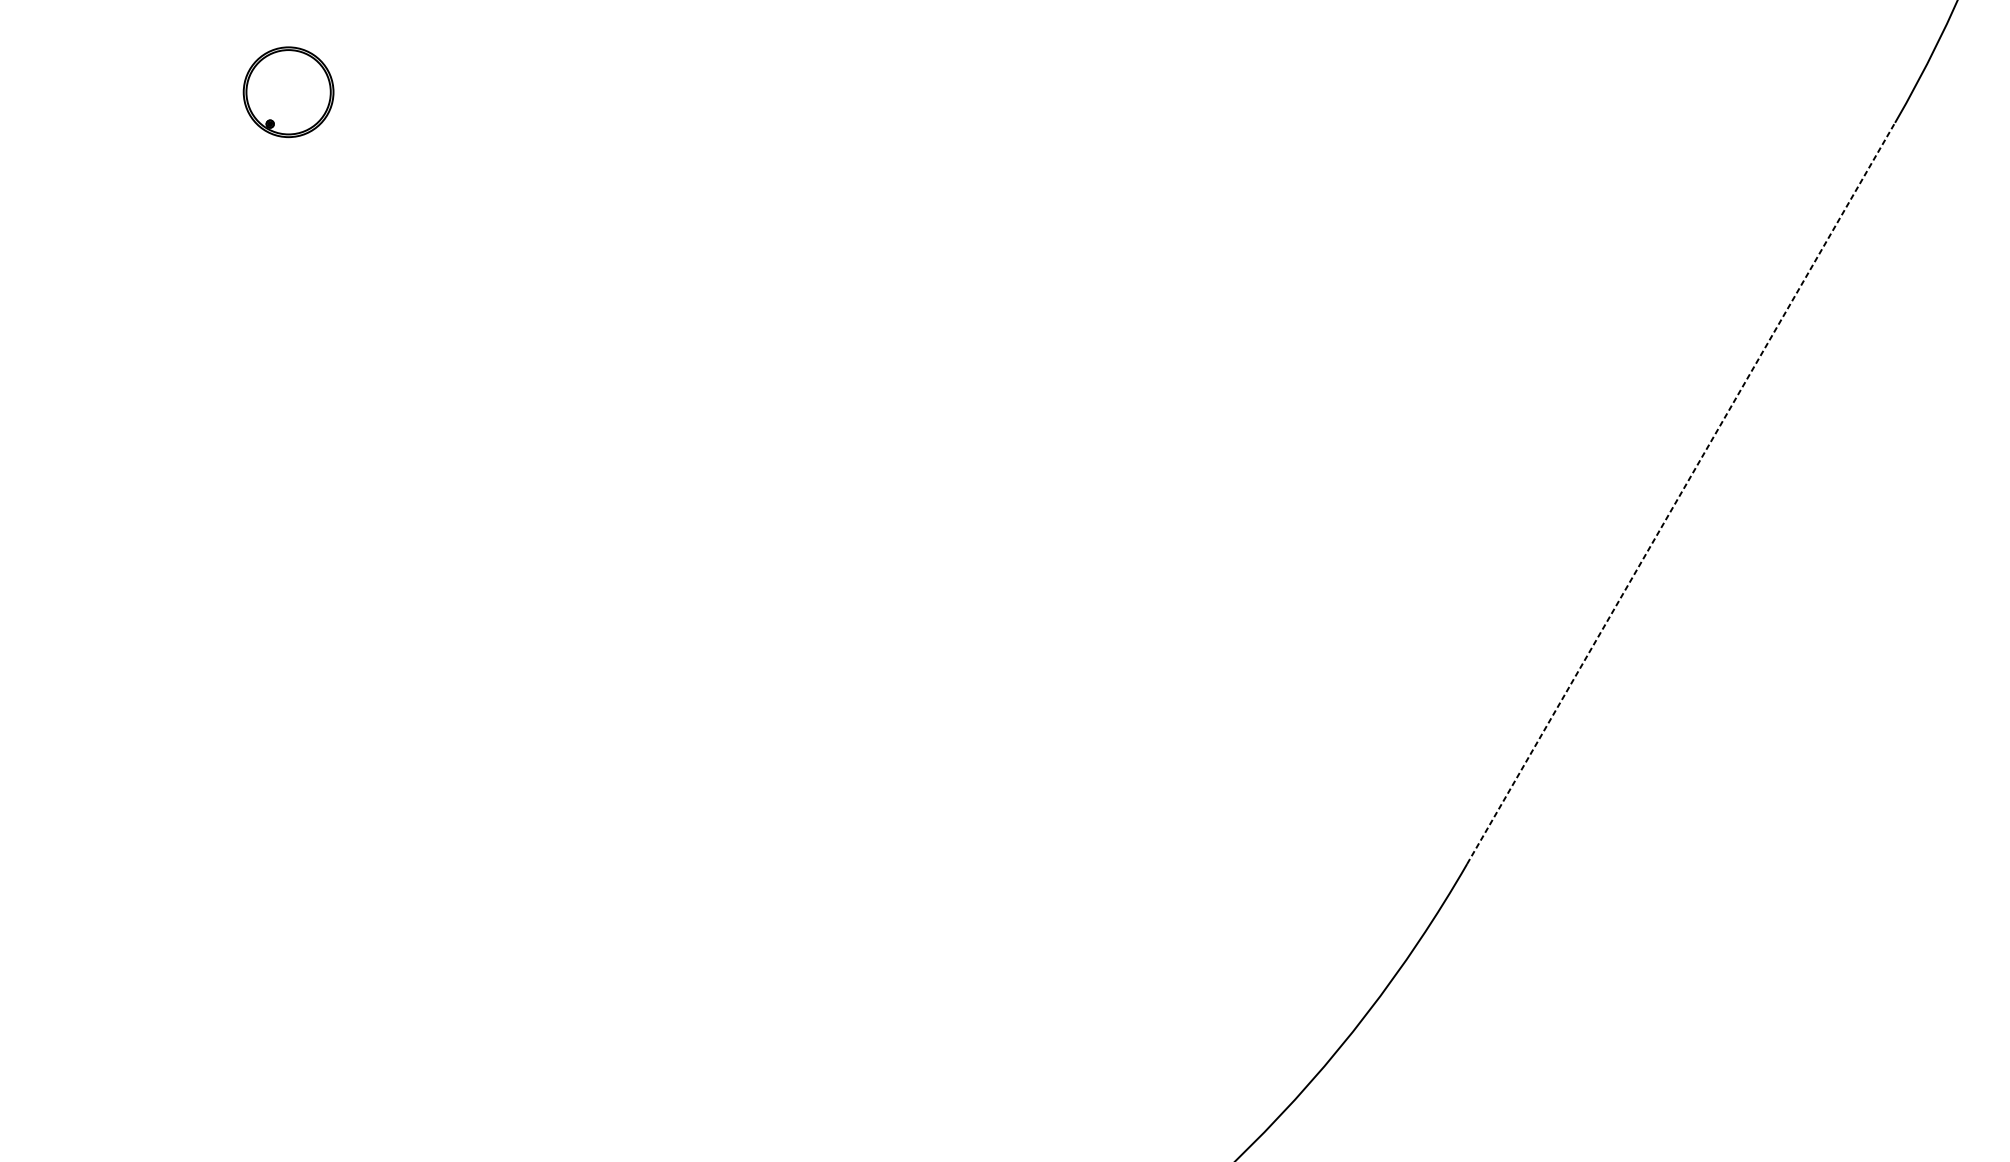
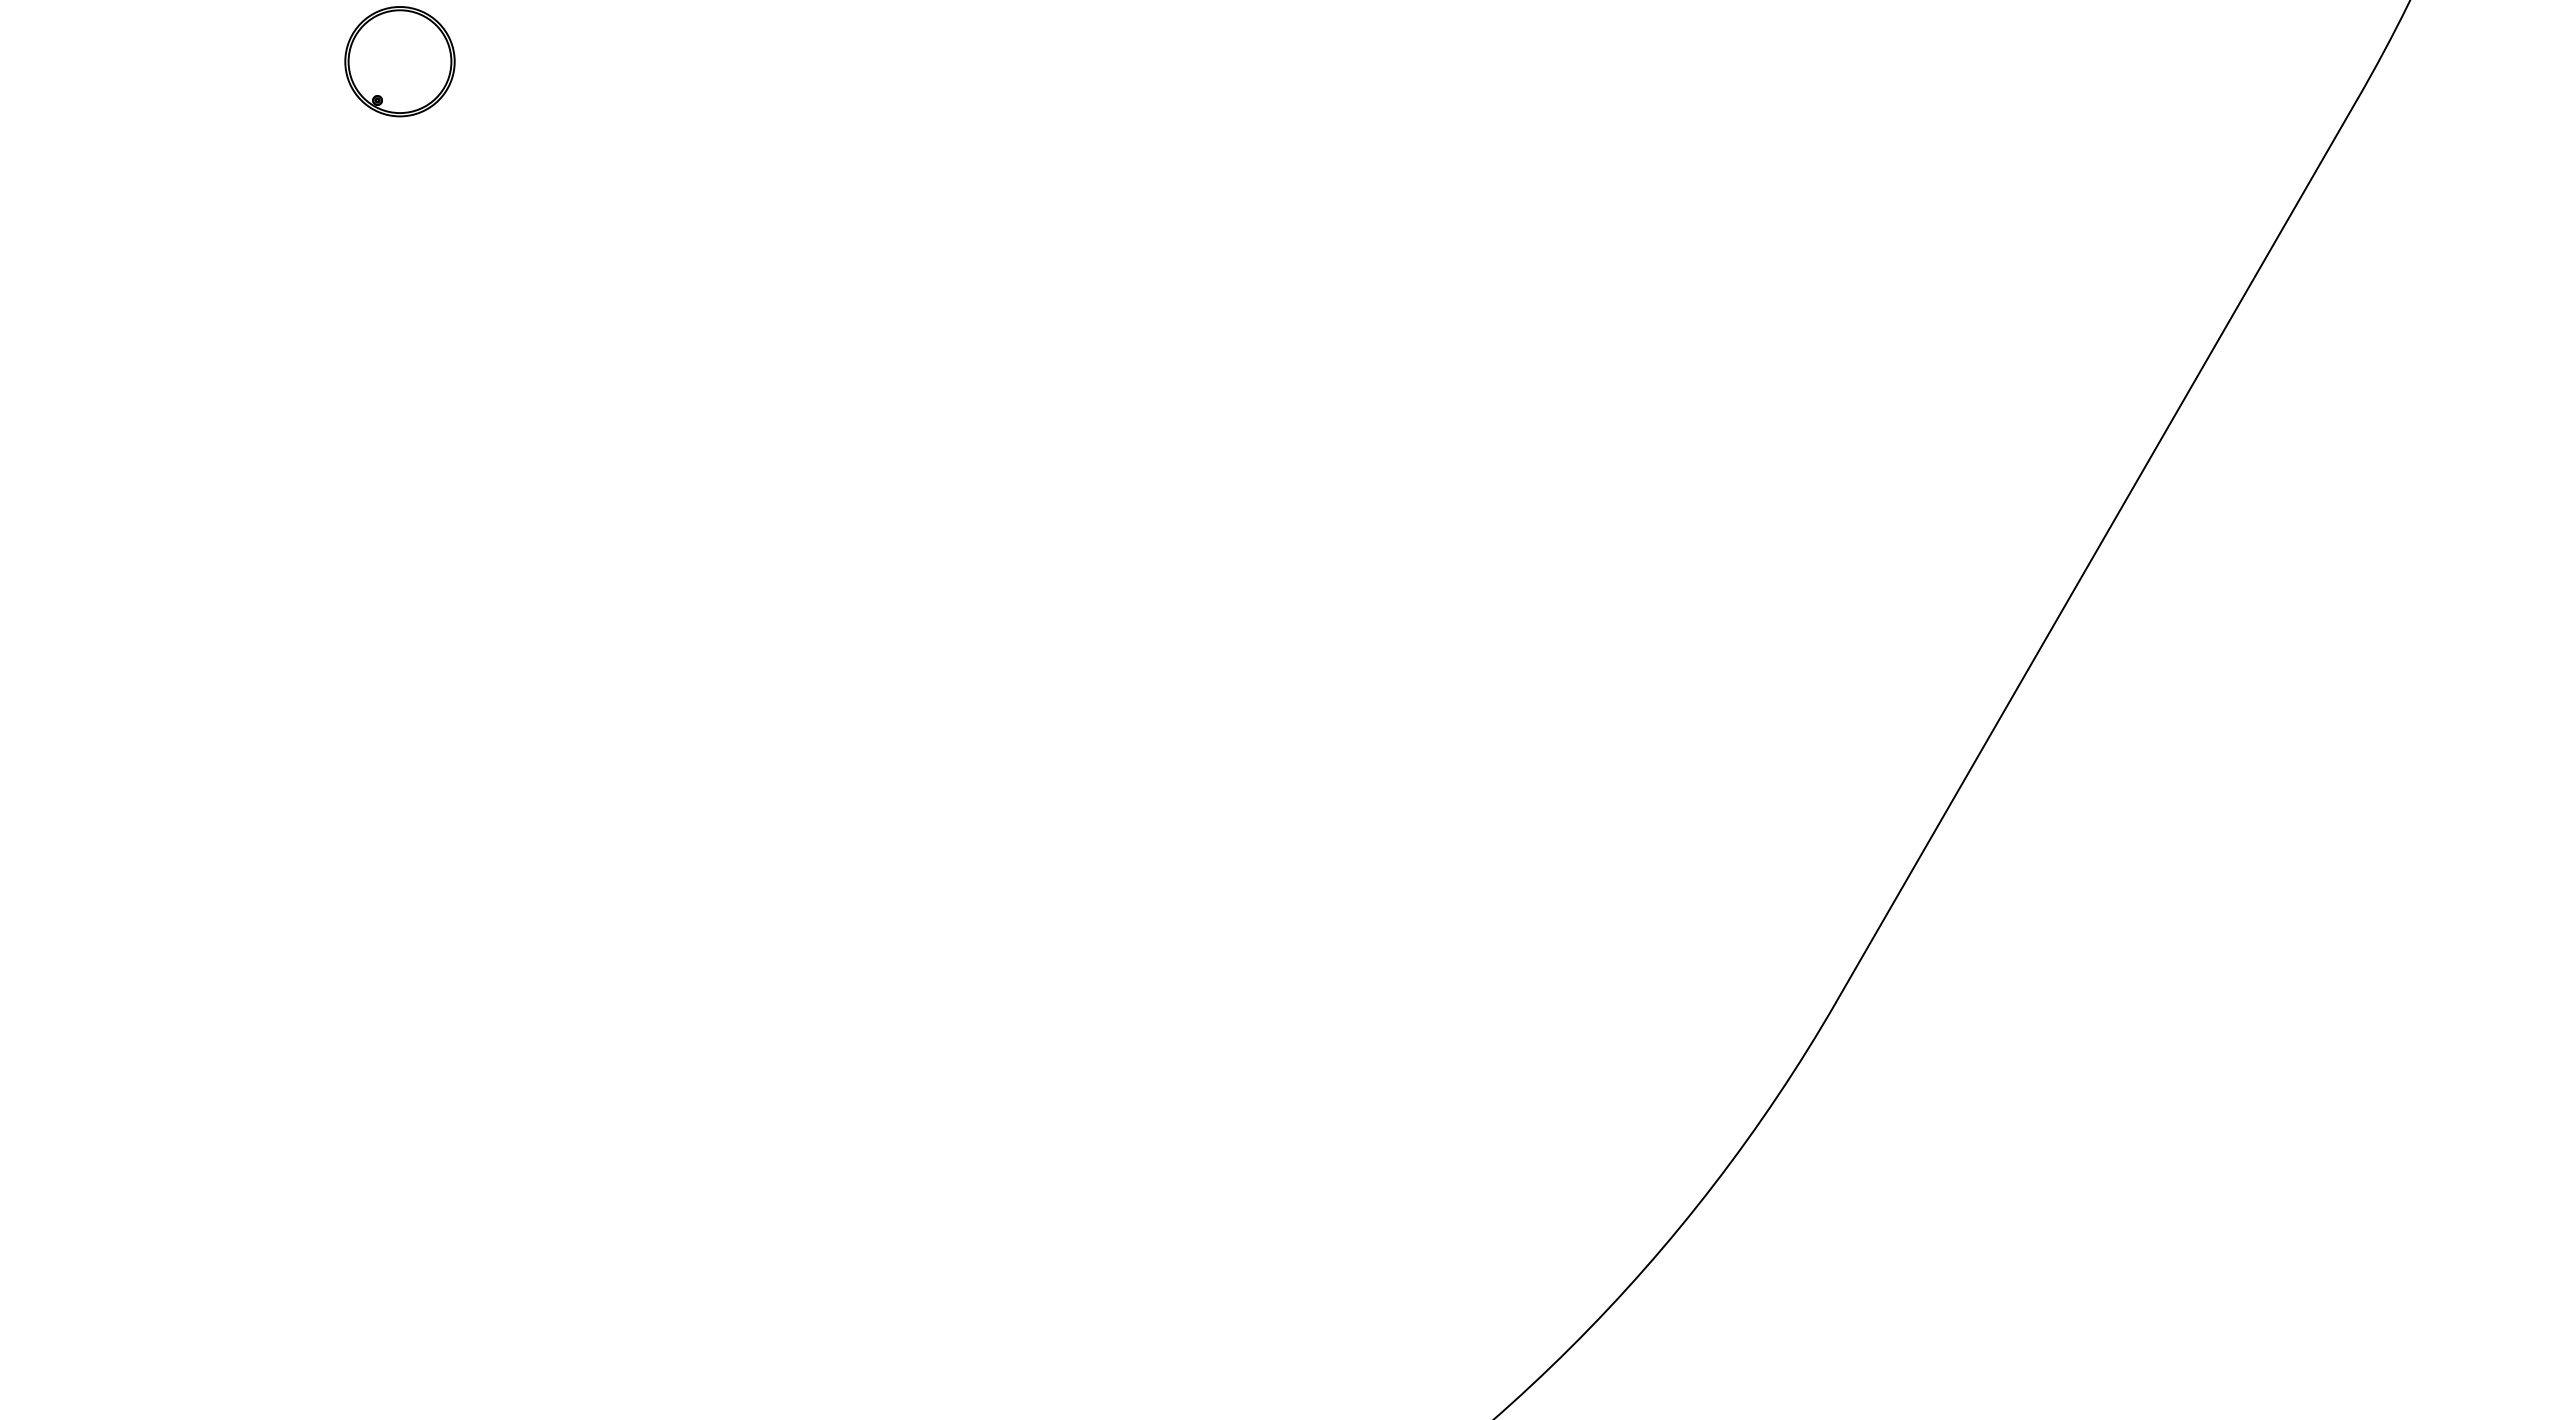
line: (1681, 493) -> (2097, 550), dashed -> solid

